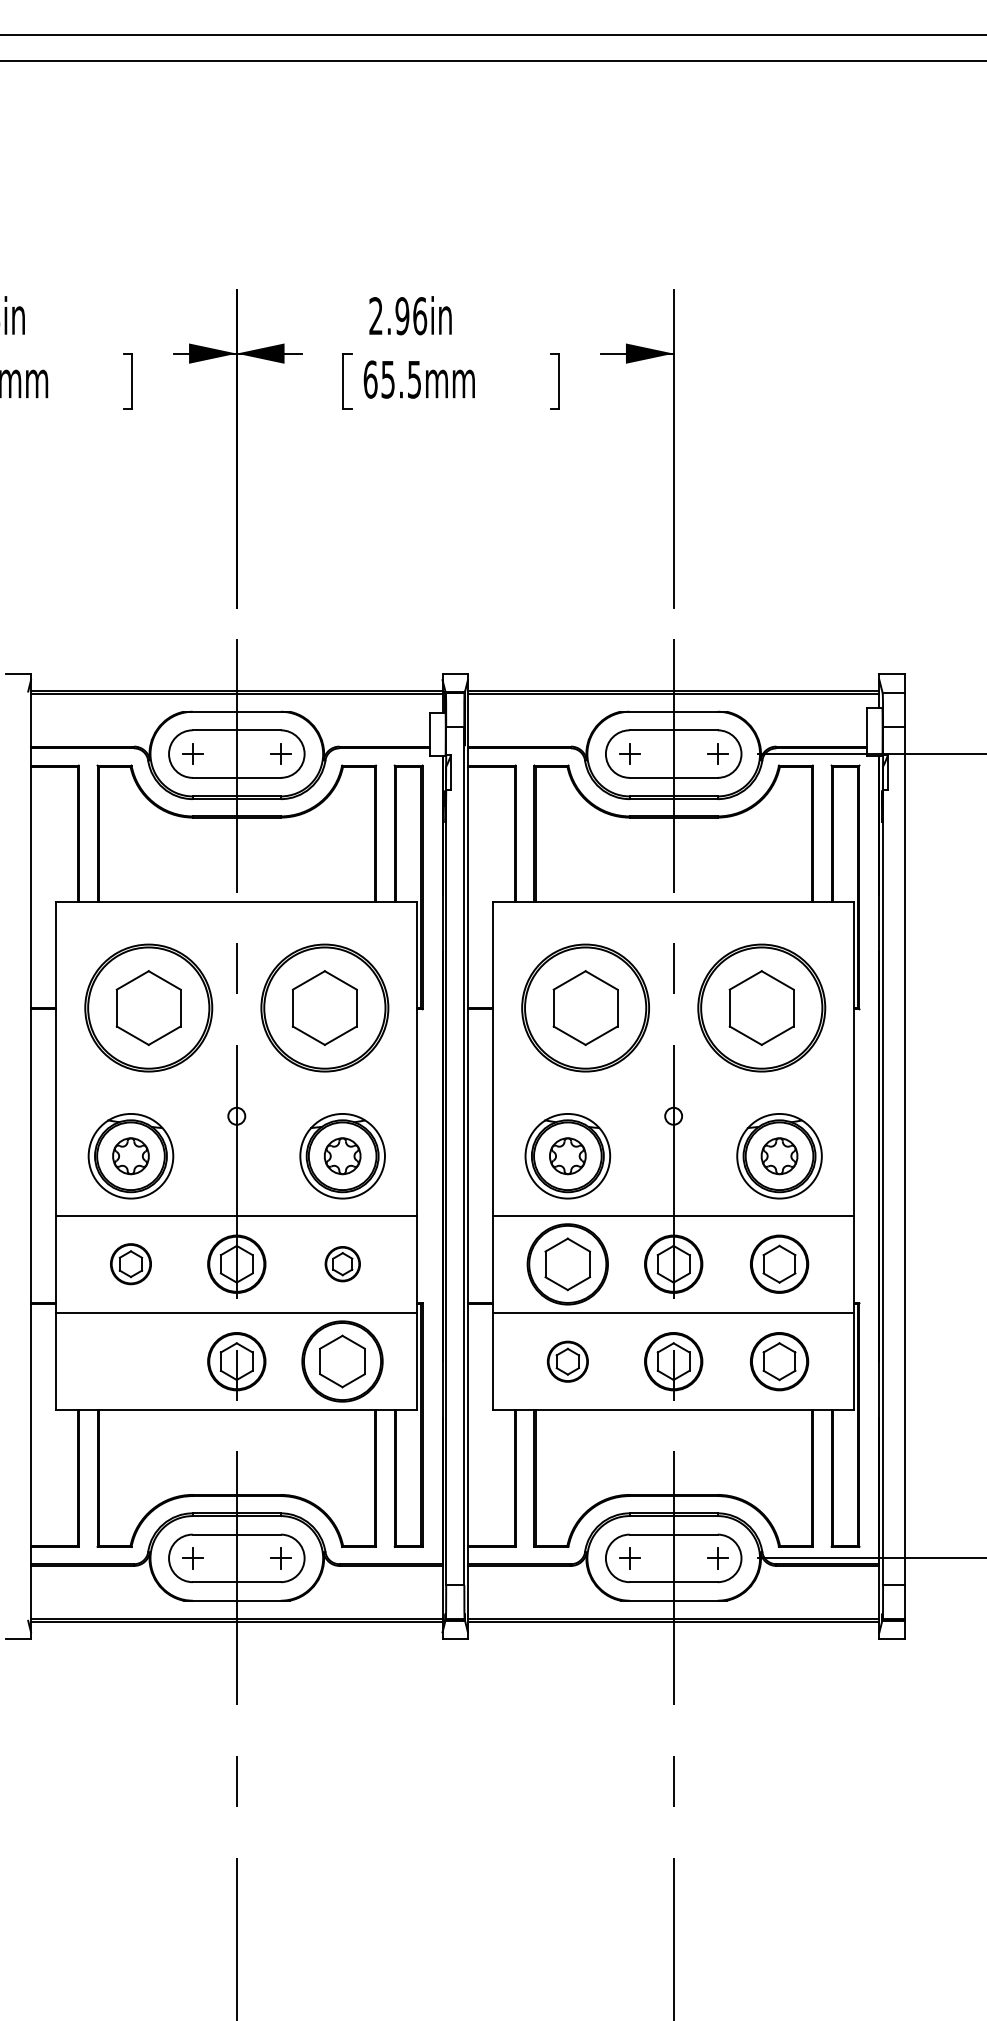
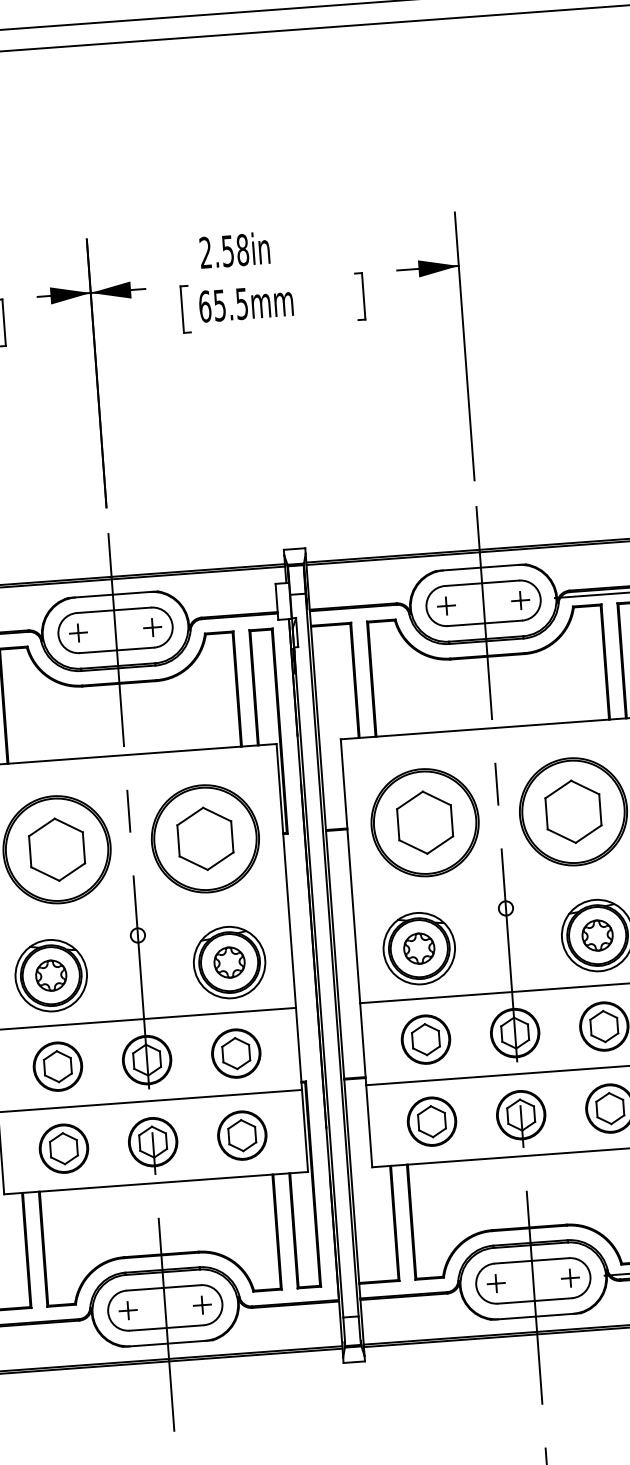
text: (411, 316) -> (235, 250), 2.96in -> 2.58in
part: (130, 1263) -> (57, 1066), size x1.43
part: (342, 1263) -> (236, 1052), size x1.67
part: (567, 1263) -> (425, 1039), size x0.71
part: (130, 1361) -> (63, 1148), added
part: (342, 1361) -> (242, 1135), size x0.71
part: (567, 1361) -> (431, 1121), size x1.43

